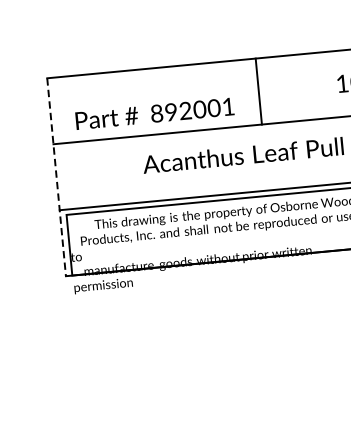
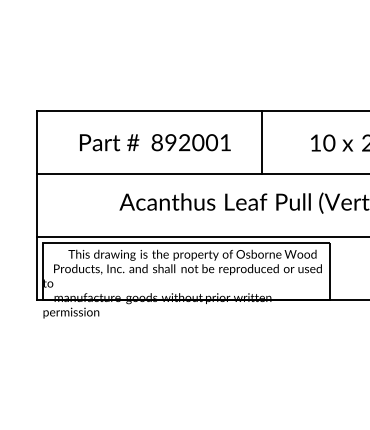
line: (258, 91) -> (261, 142), moved
text: (155, 113) -> (155, 142), moved
line: (56, 176) -> (36, 205), dashed -> solid

